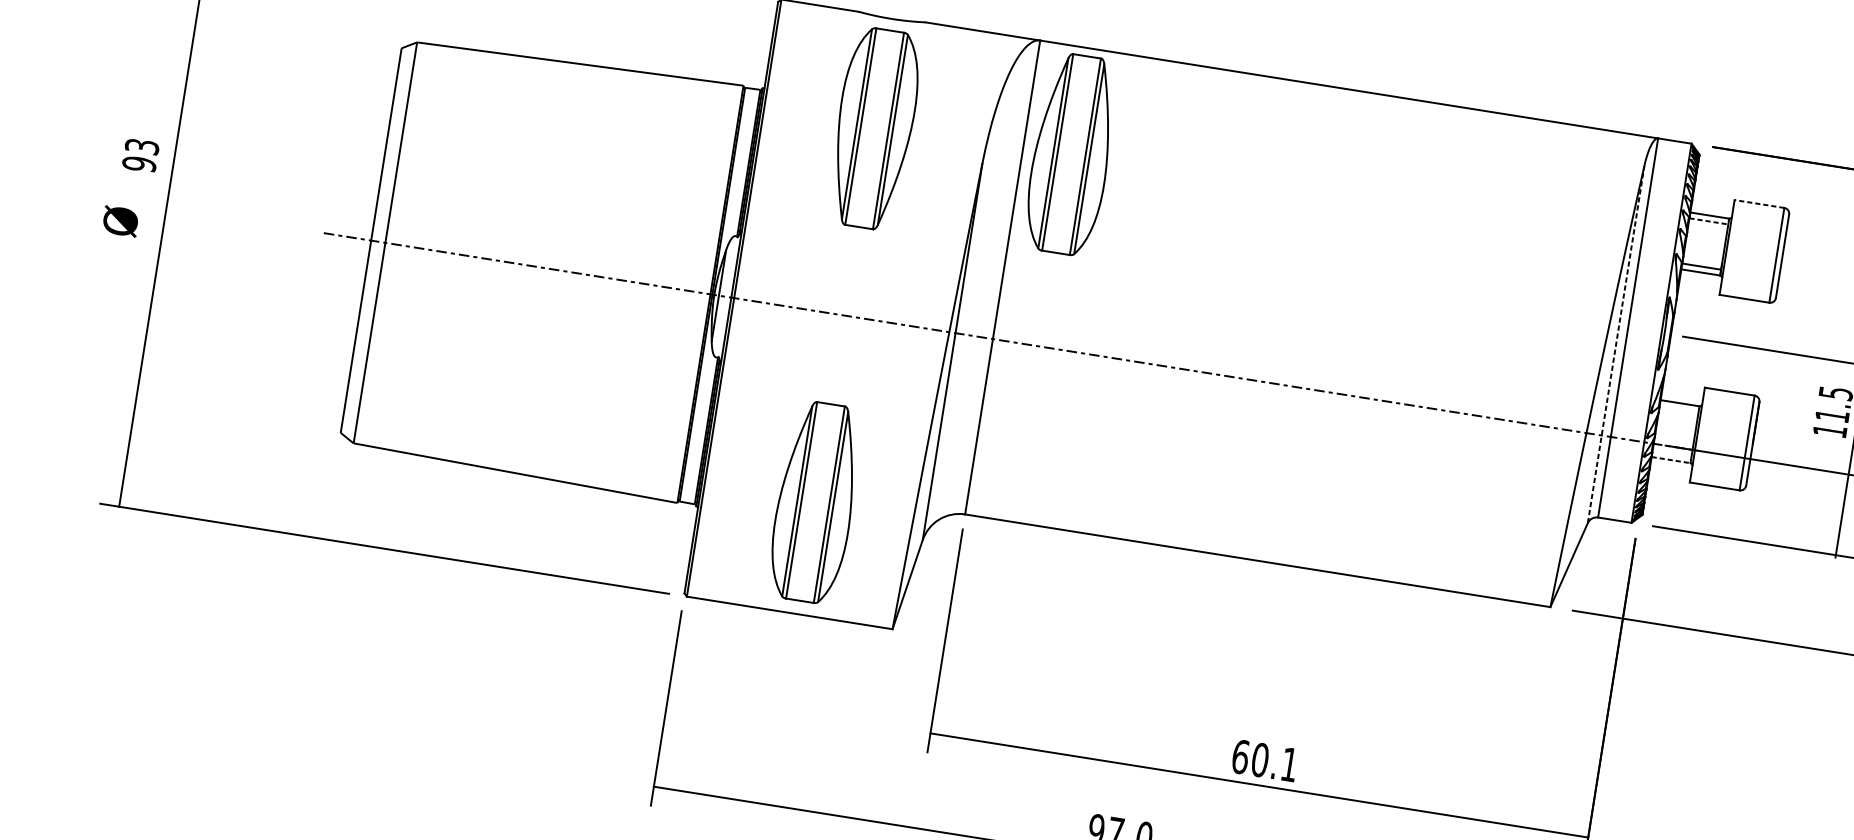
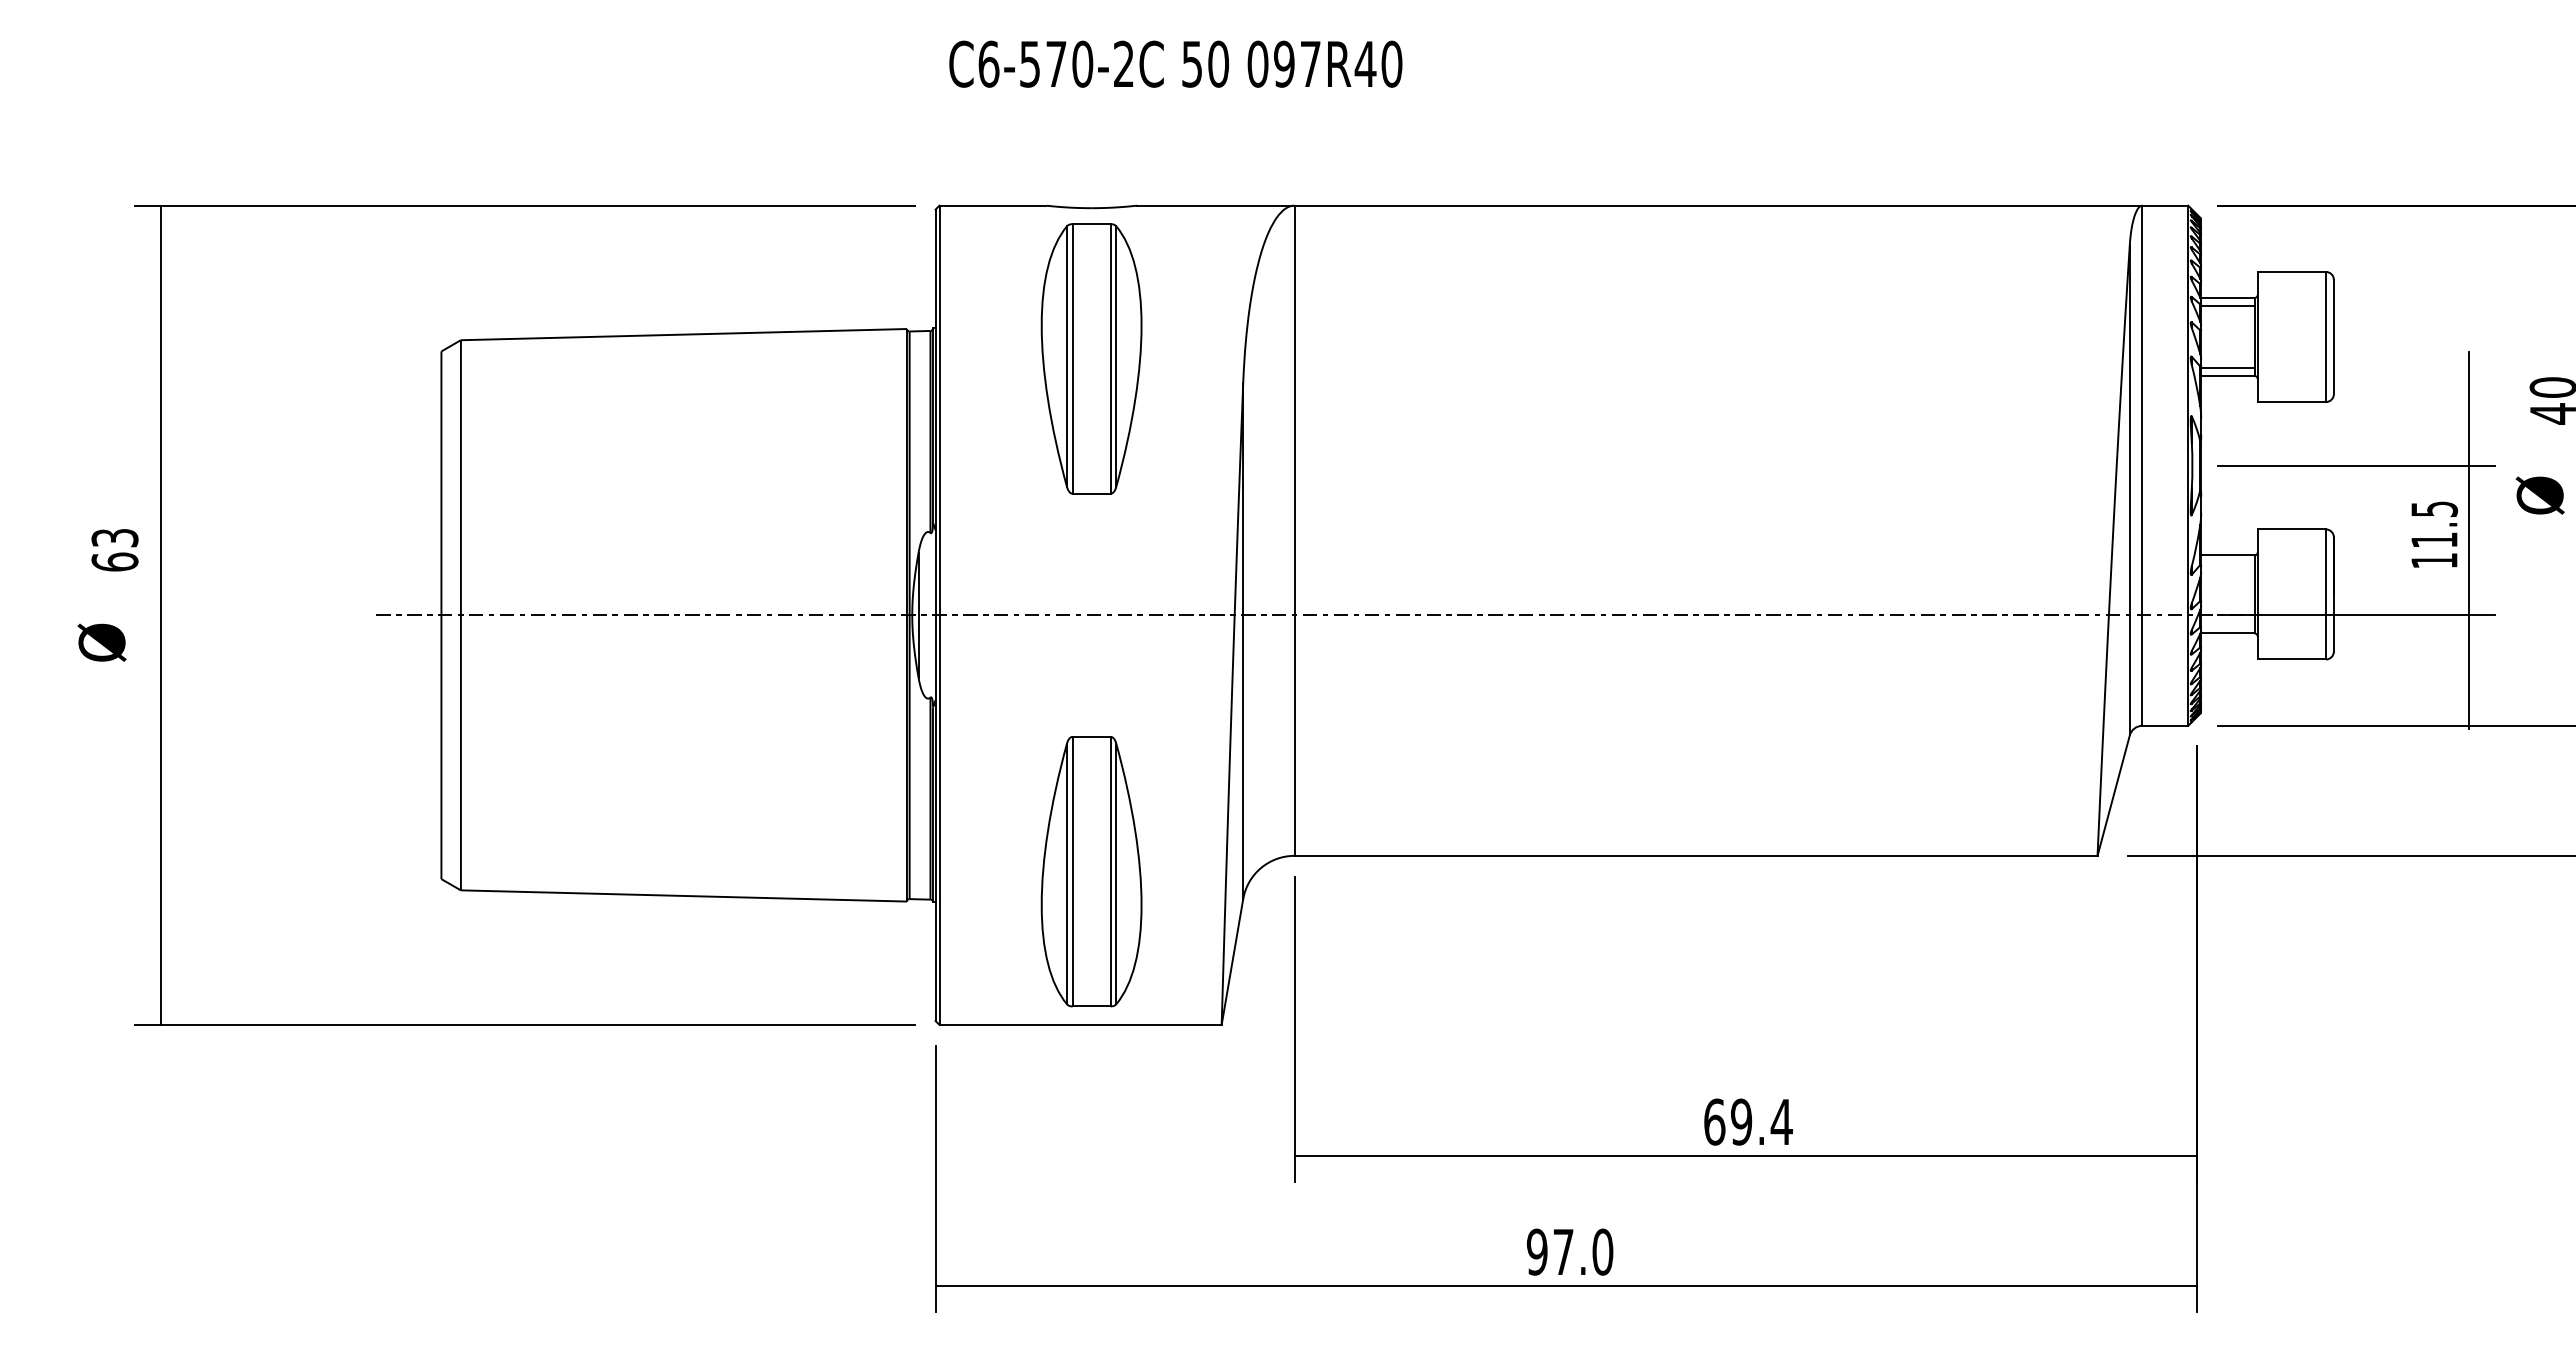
part: (1071, 154) -> (1360, 351), removed
text: (139, 163) -> (114, 561), 93 -> 63
line: (1759, 204) -> (2291, 272), dashed -> solid
line: (1708, 221) -> (2227, 305), dashed -> solid
line: (1616, 343) -> (2129, 489), dashed -> solid
line: (1670, 460) -> (2227, 633), dashed -> solid
text: (1274, 761) -> (1761, 1121), 60.1 -> 69.4

